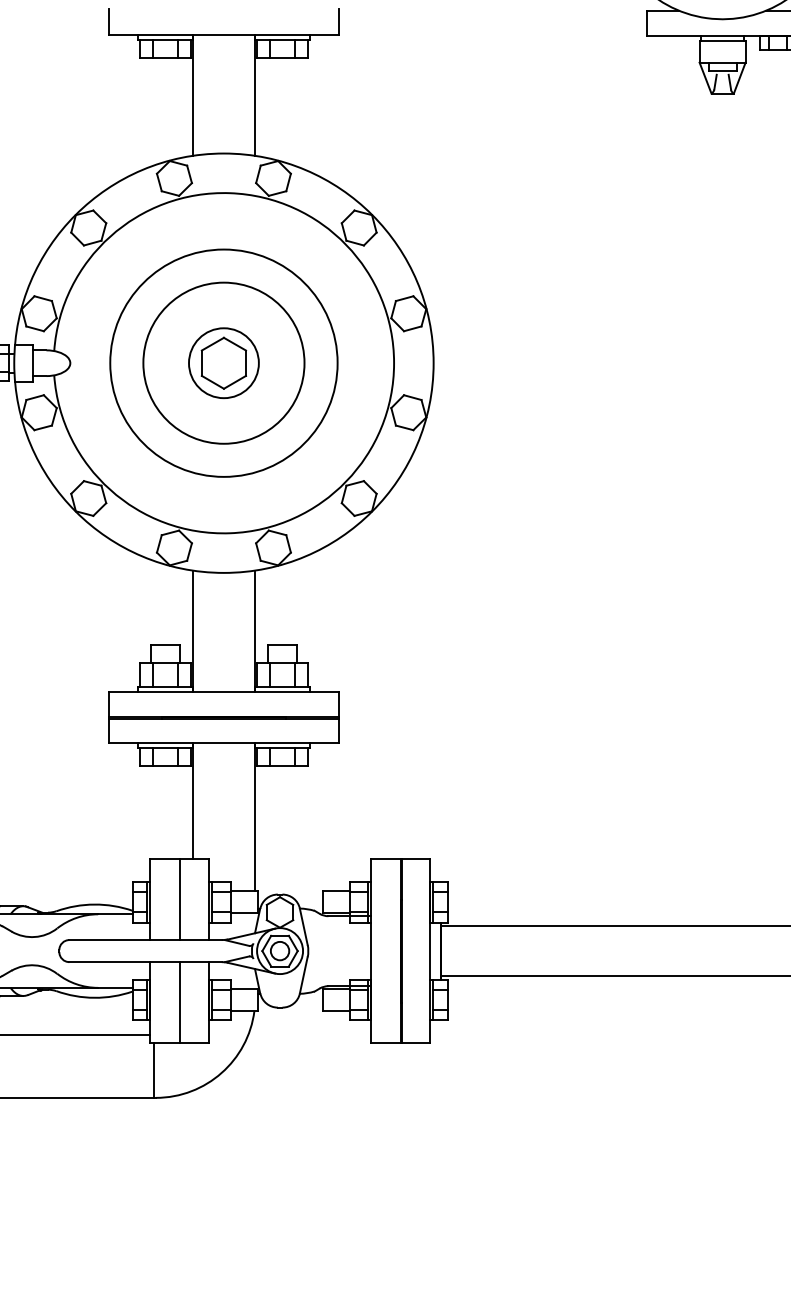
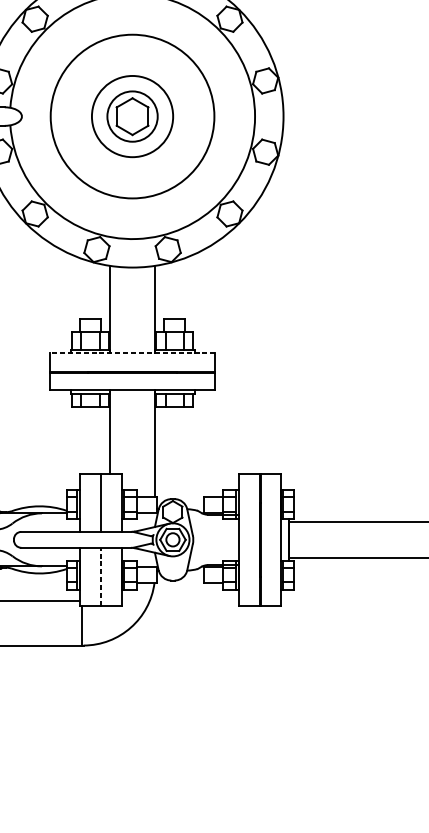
circle: (223, 362) -> (132, 116), size x0.7
line: (223, 691) -> (132, 352), solid -> dashed
line: (179, 1002) -> (100, 576), solid -> dashed

